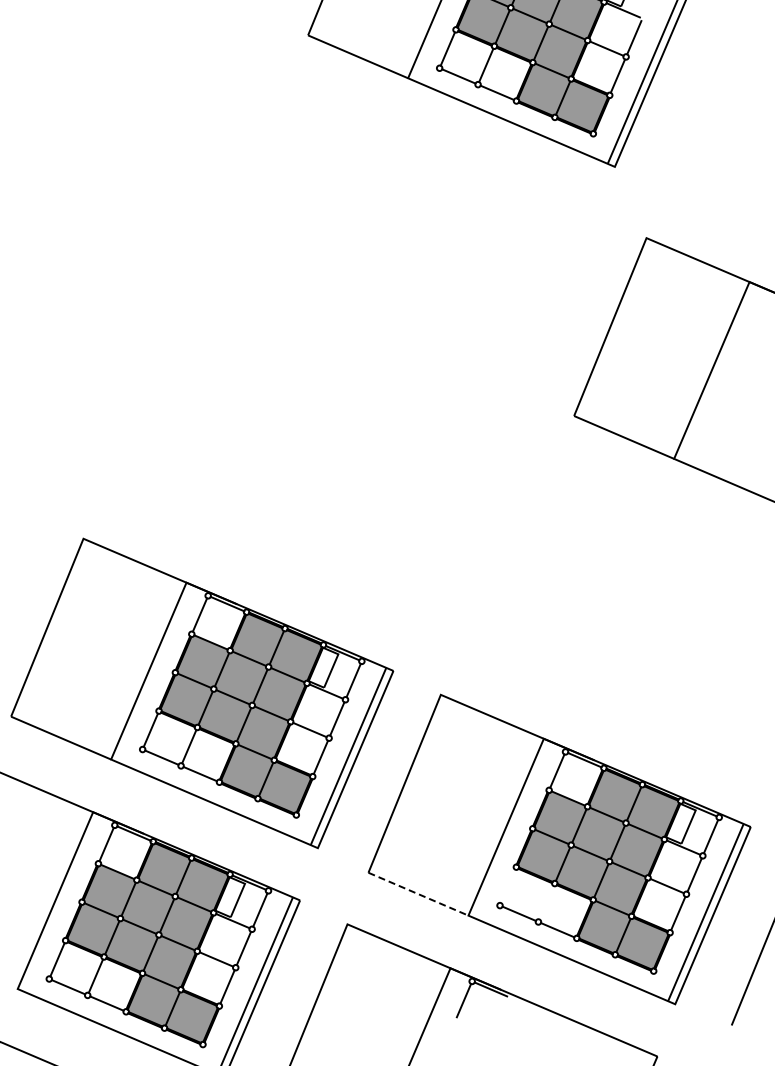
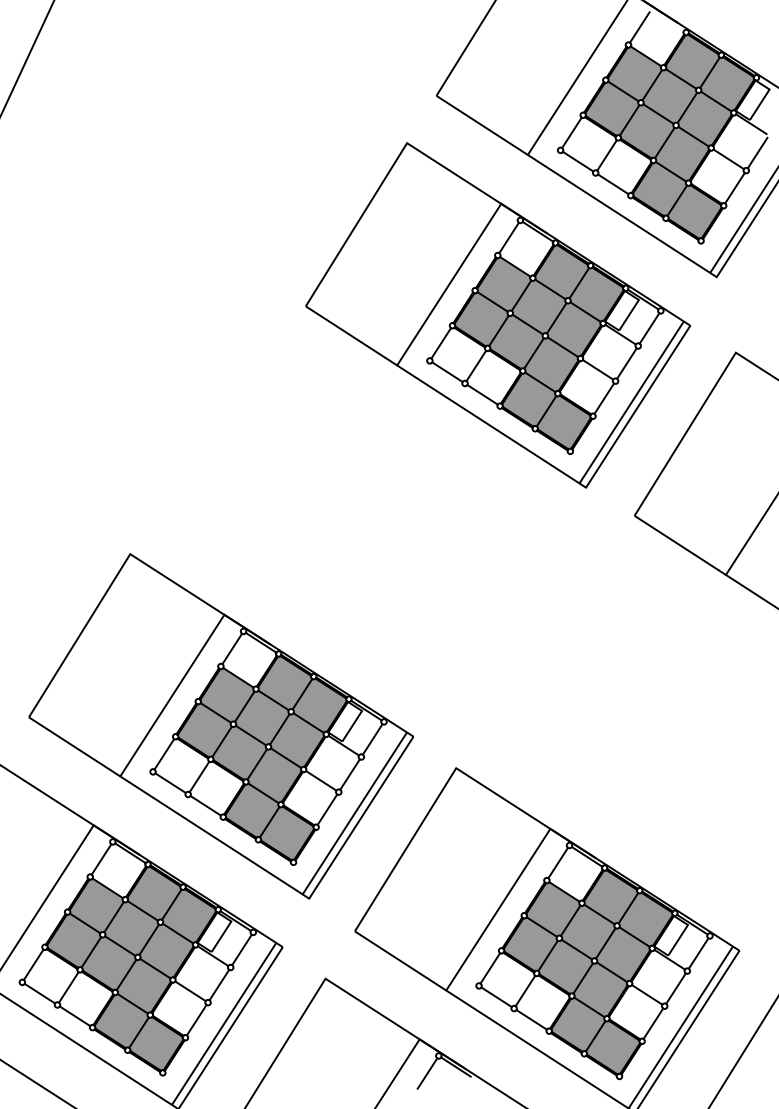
part: (405, 241) -> (497, 315), added
line: (508, 886) -> (490, 968), added
line: (419, 894) -> (401, 961), dashed -> solid
line: (546, 902) -> (525, 990), added

